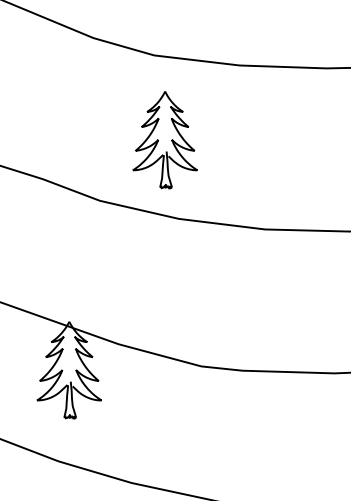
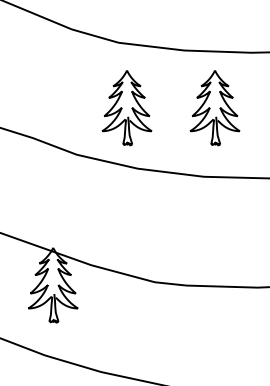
part: (278, 140) -> (214, 108), added

